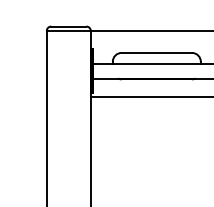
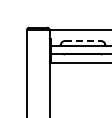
line: (157, 53) -> (83, 41), solid -> dashed

